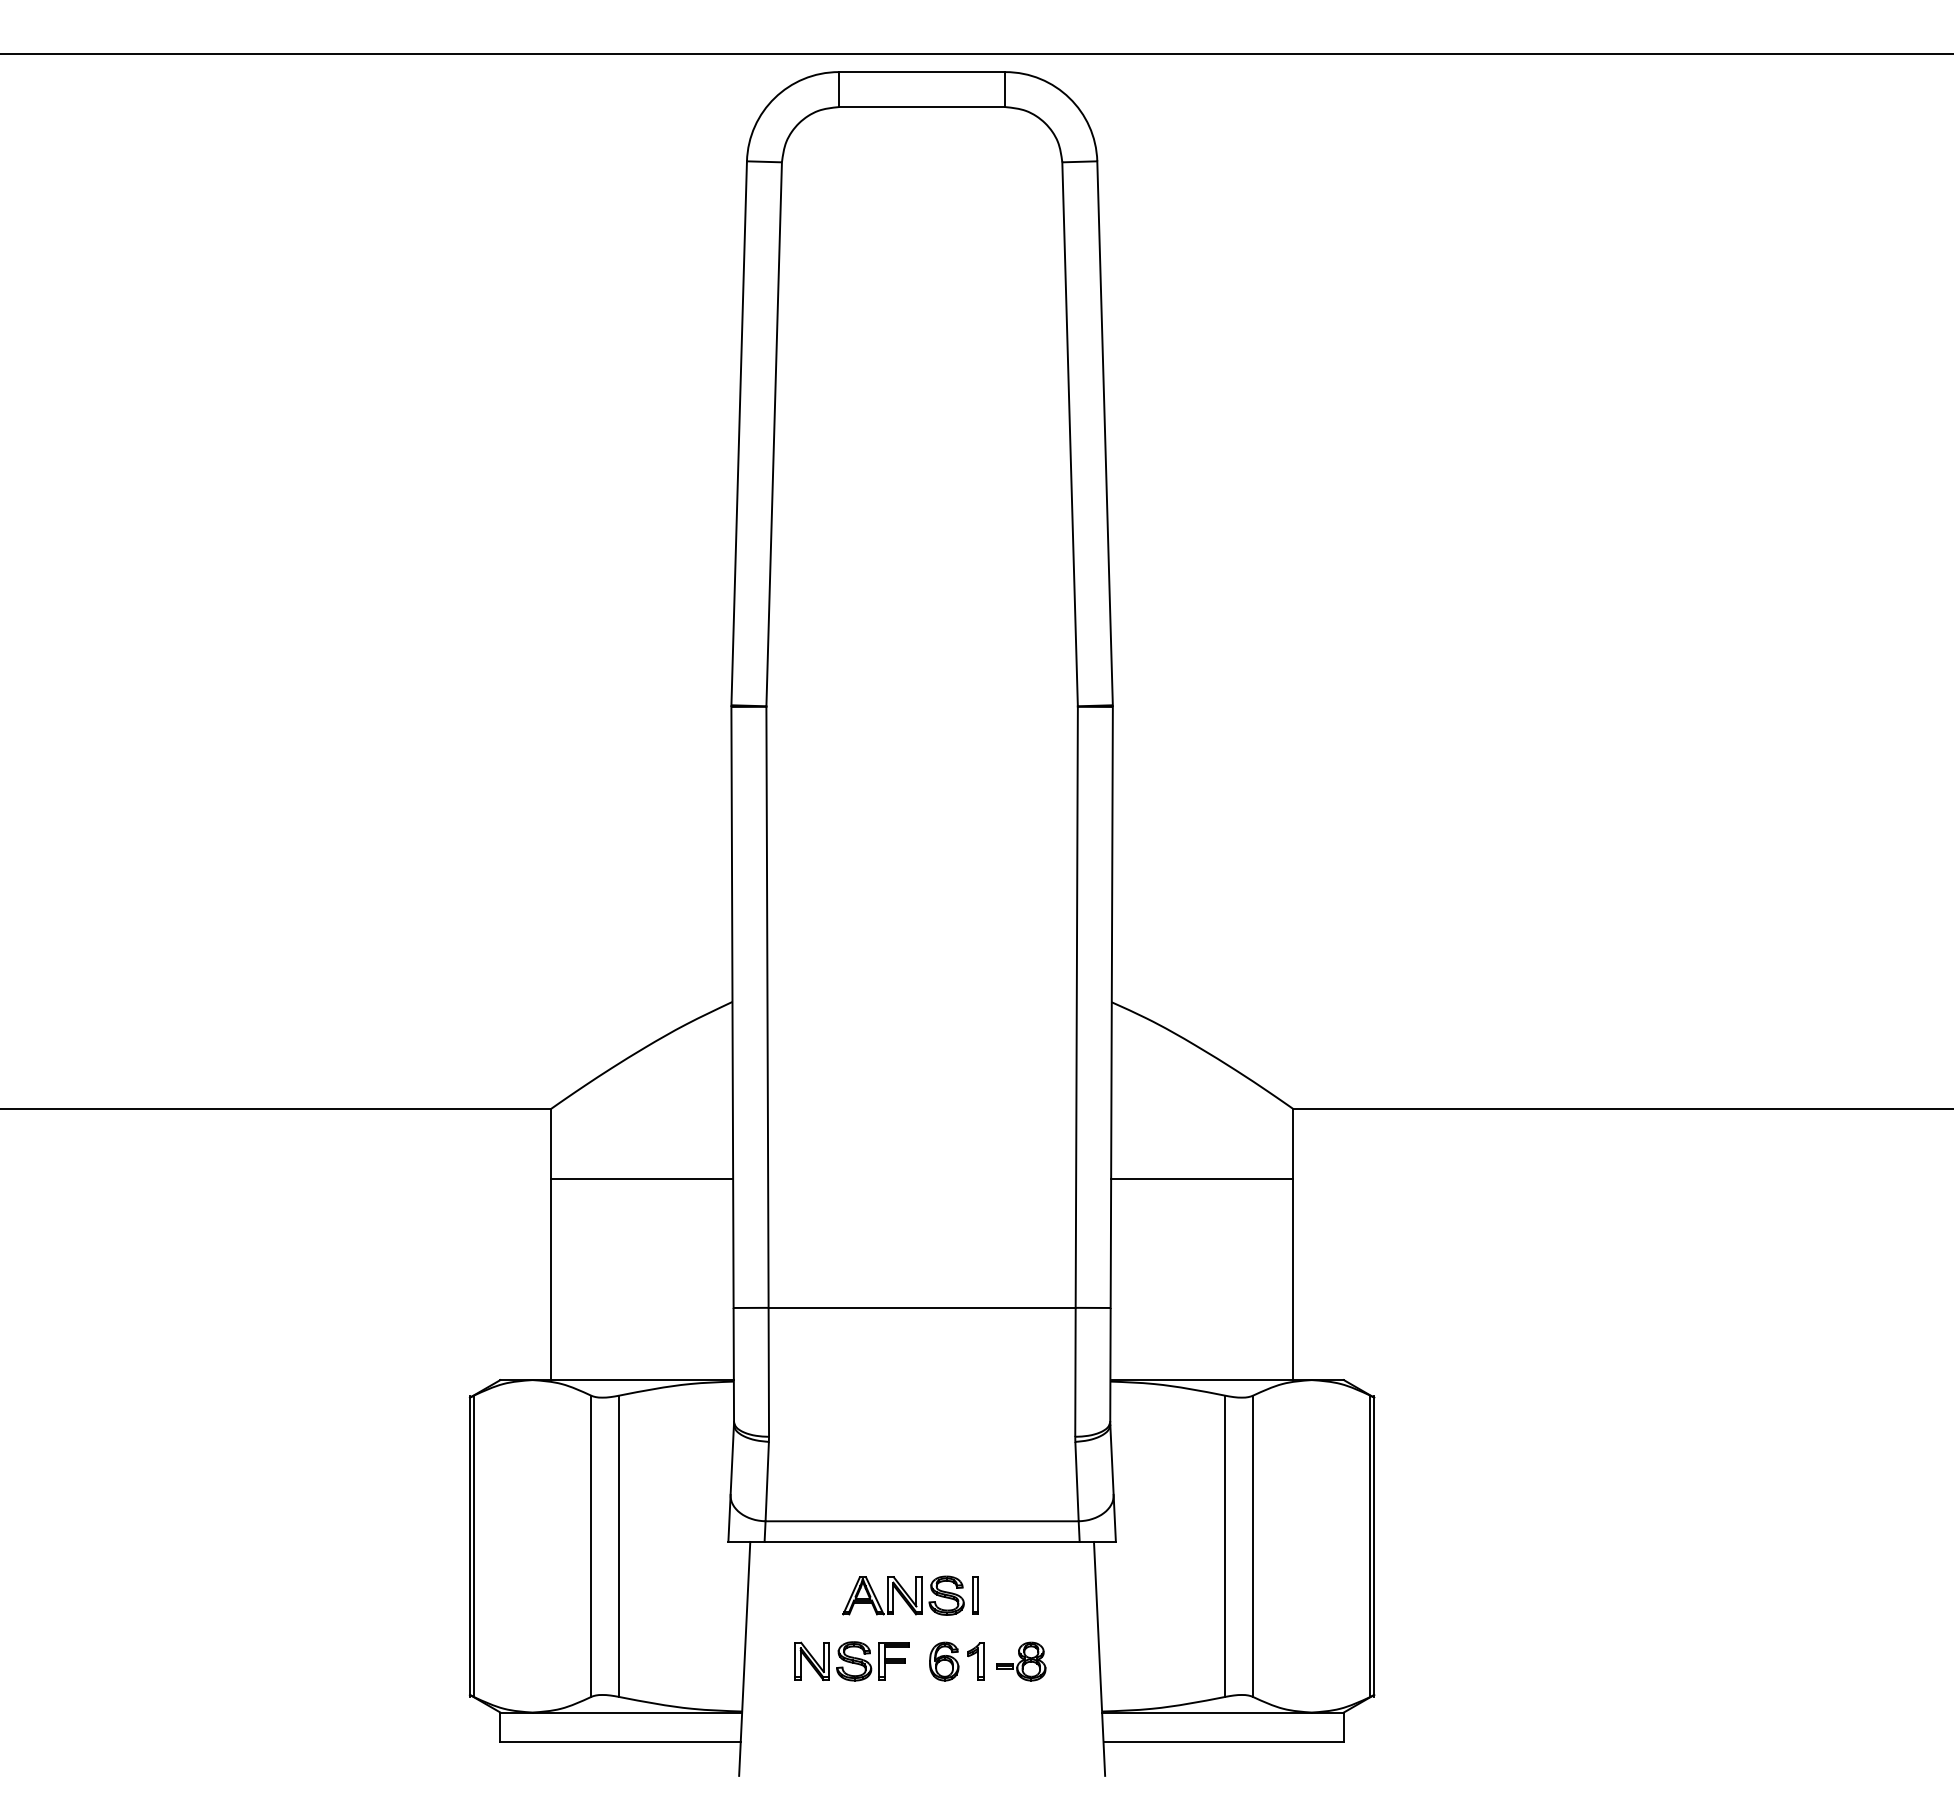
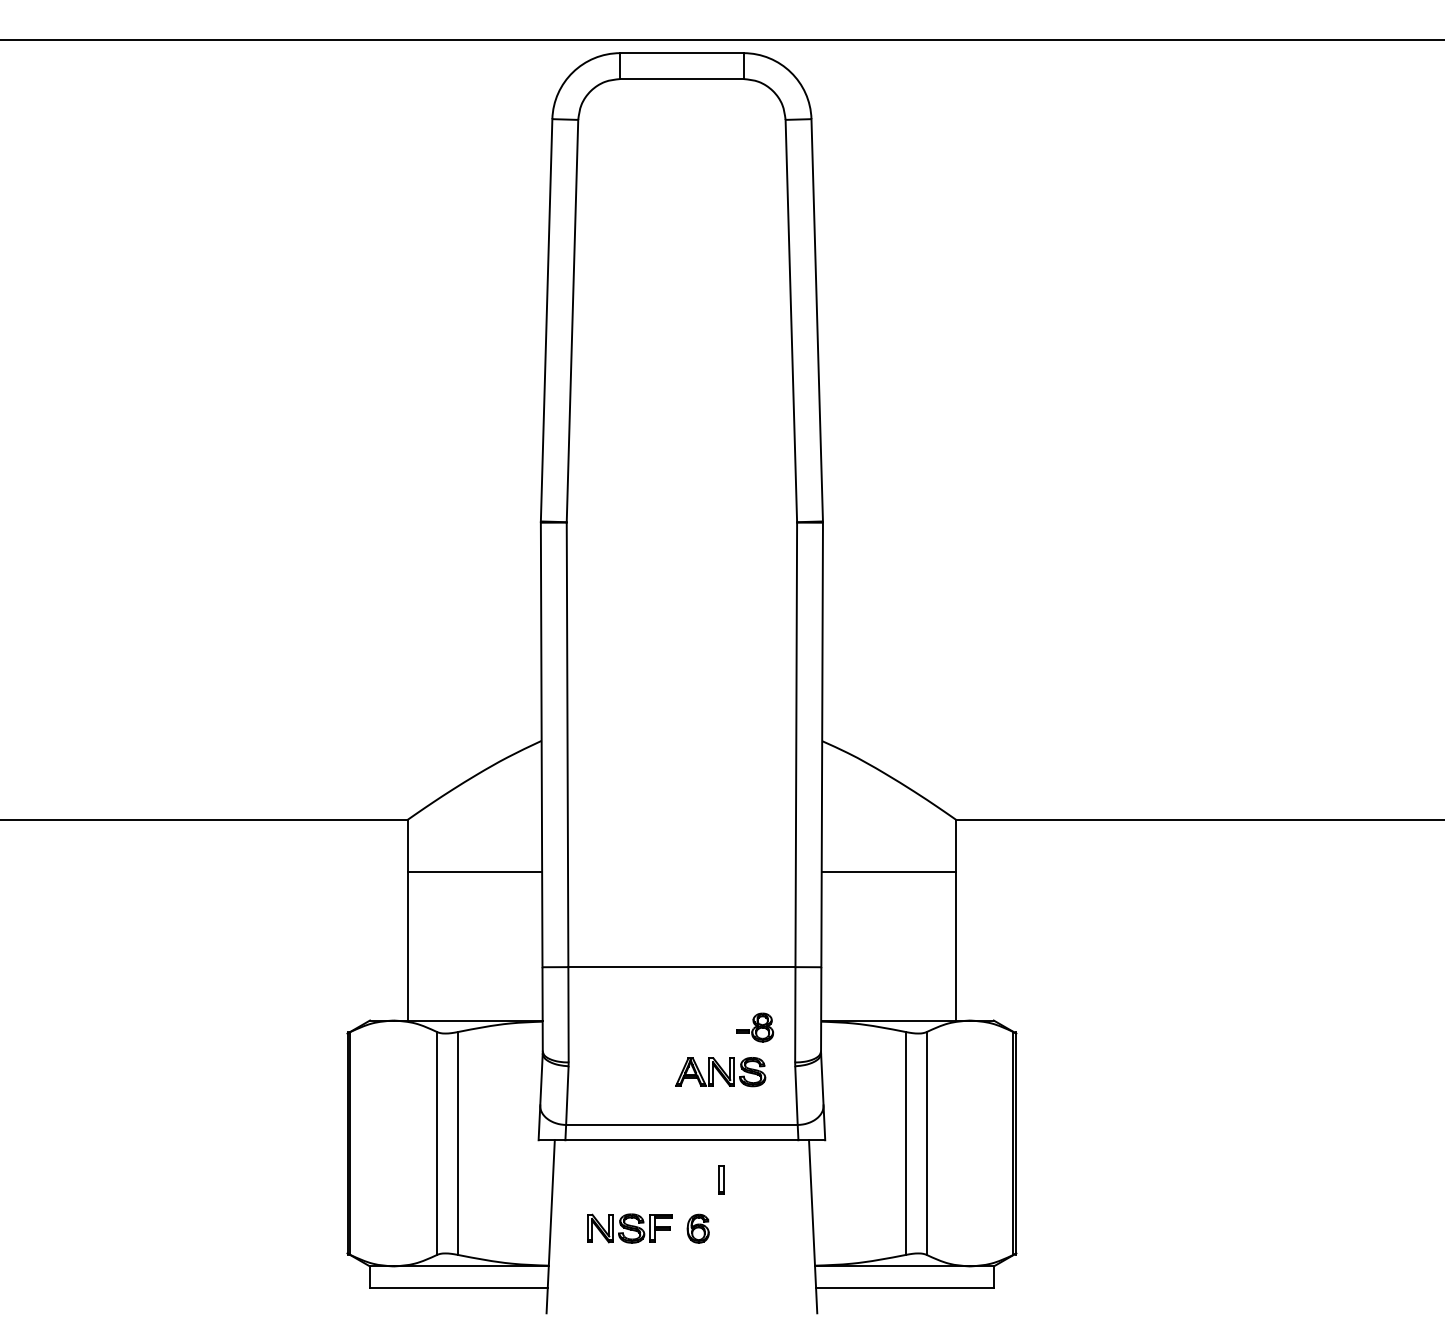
part: (903, 1595) -> (720, 1071), moved
part: (975, 1661) -> (721, 1228), removed
part: (1021, 1661) -> (755, 1027), moved

